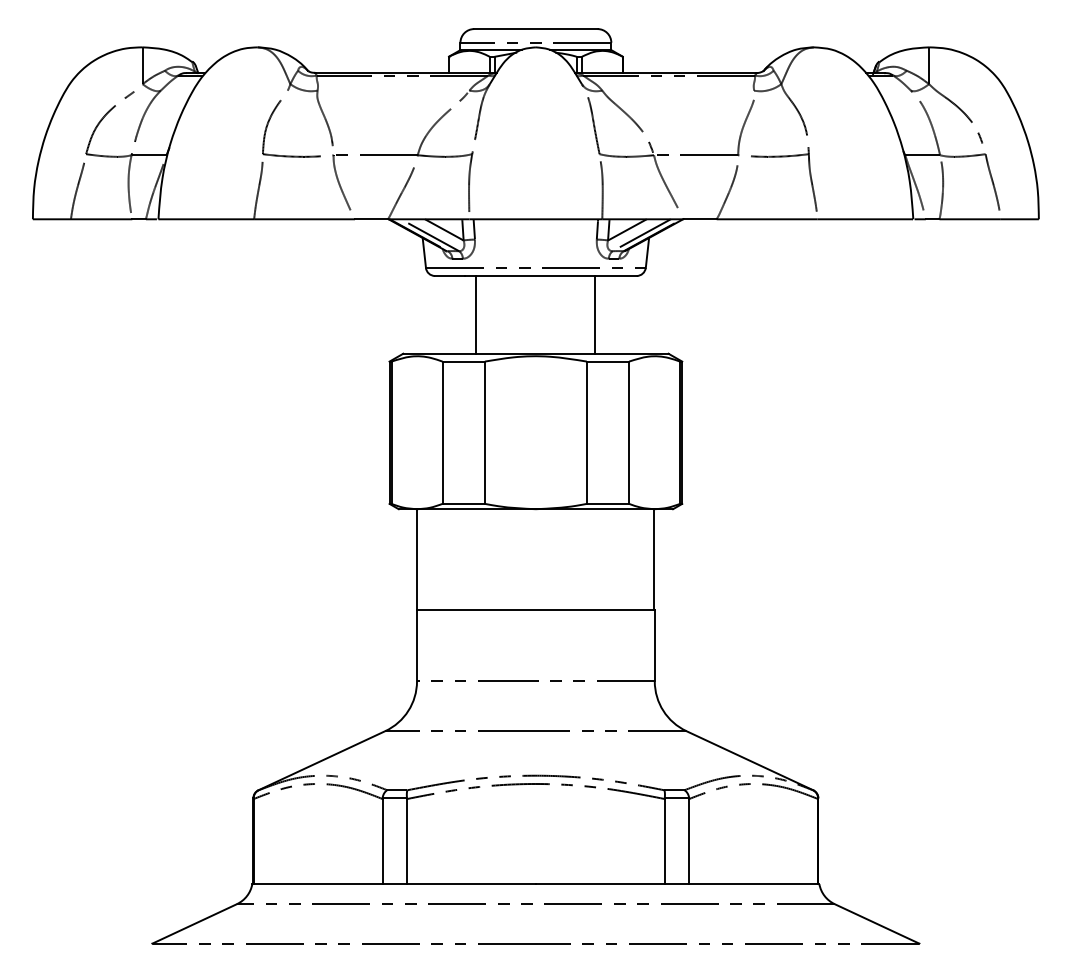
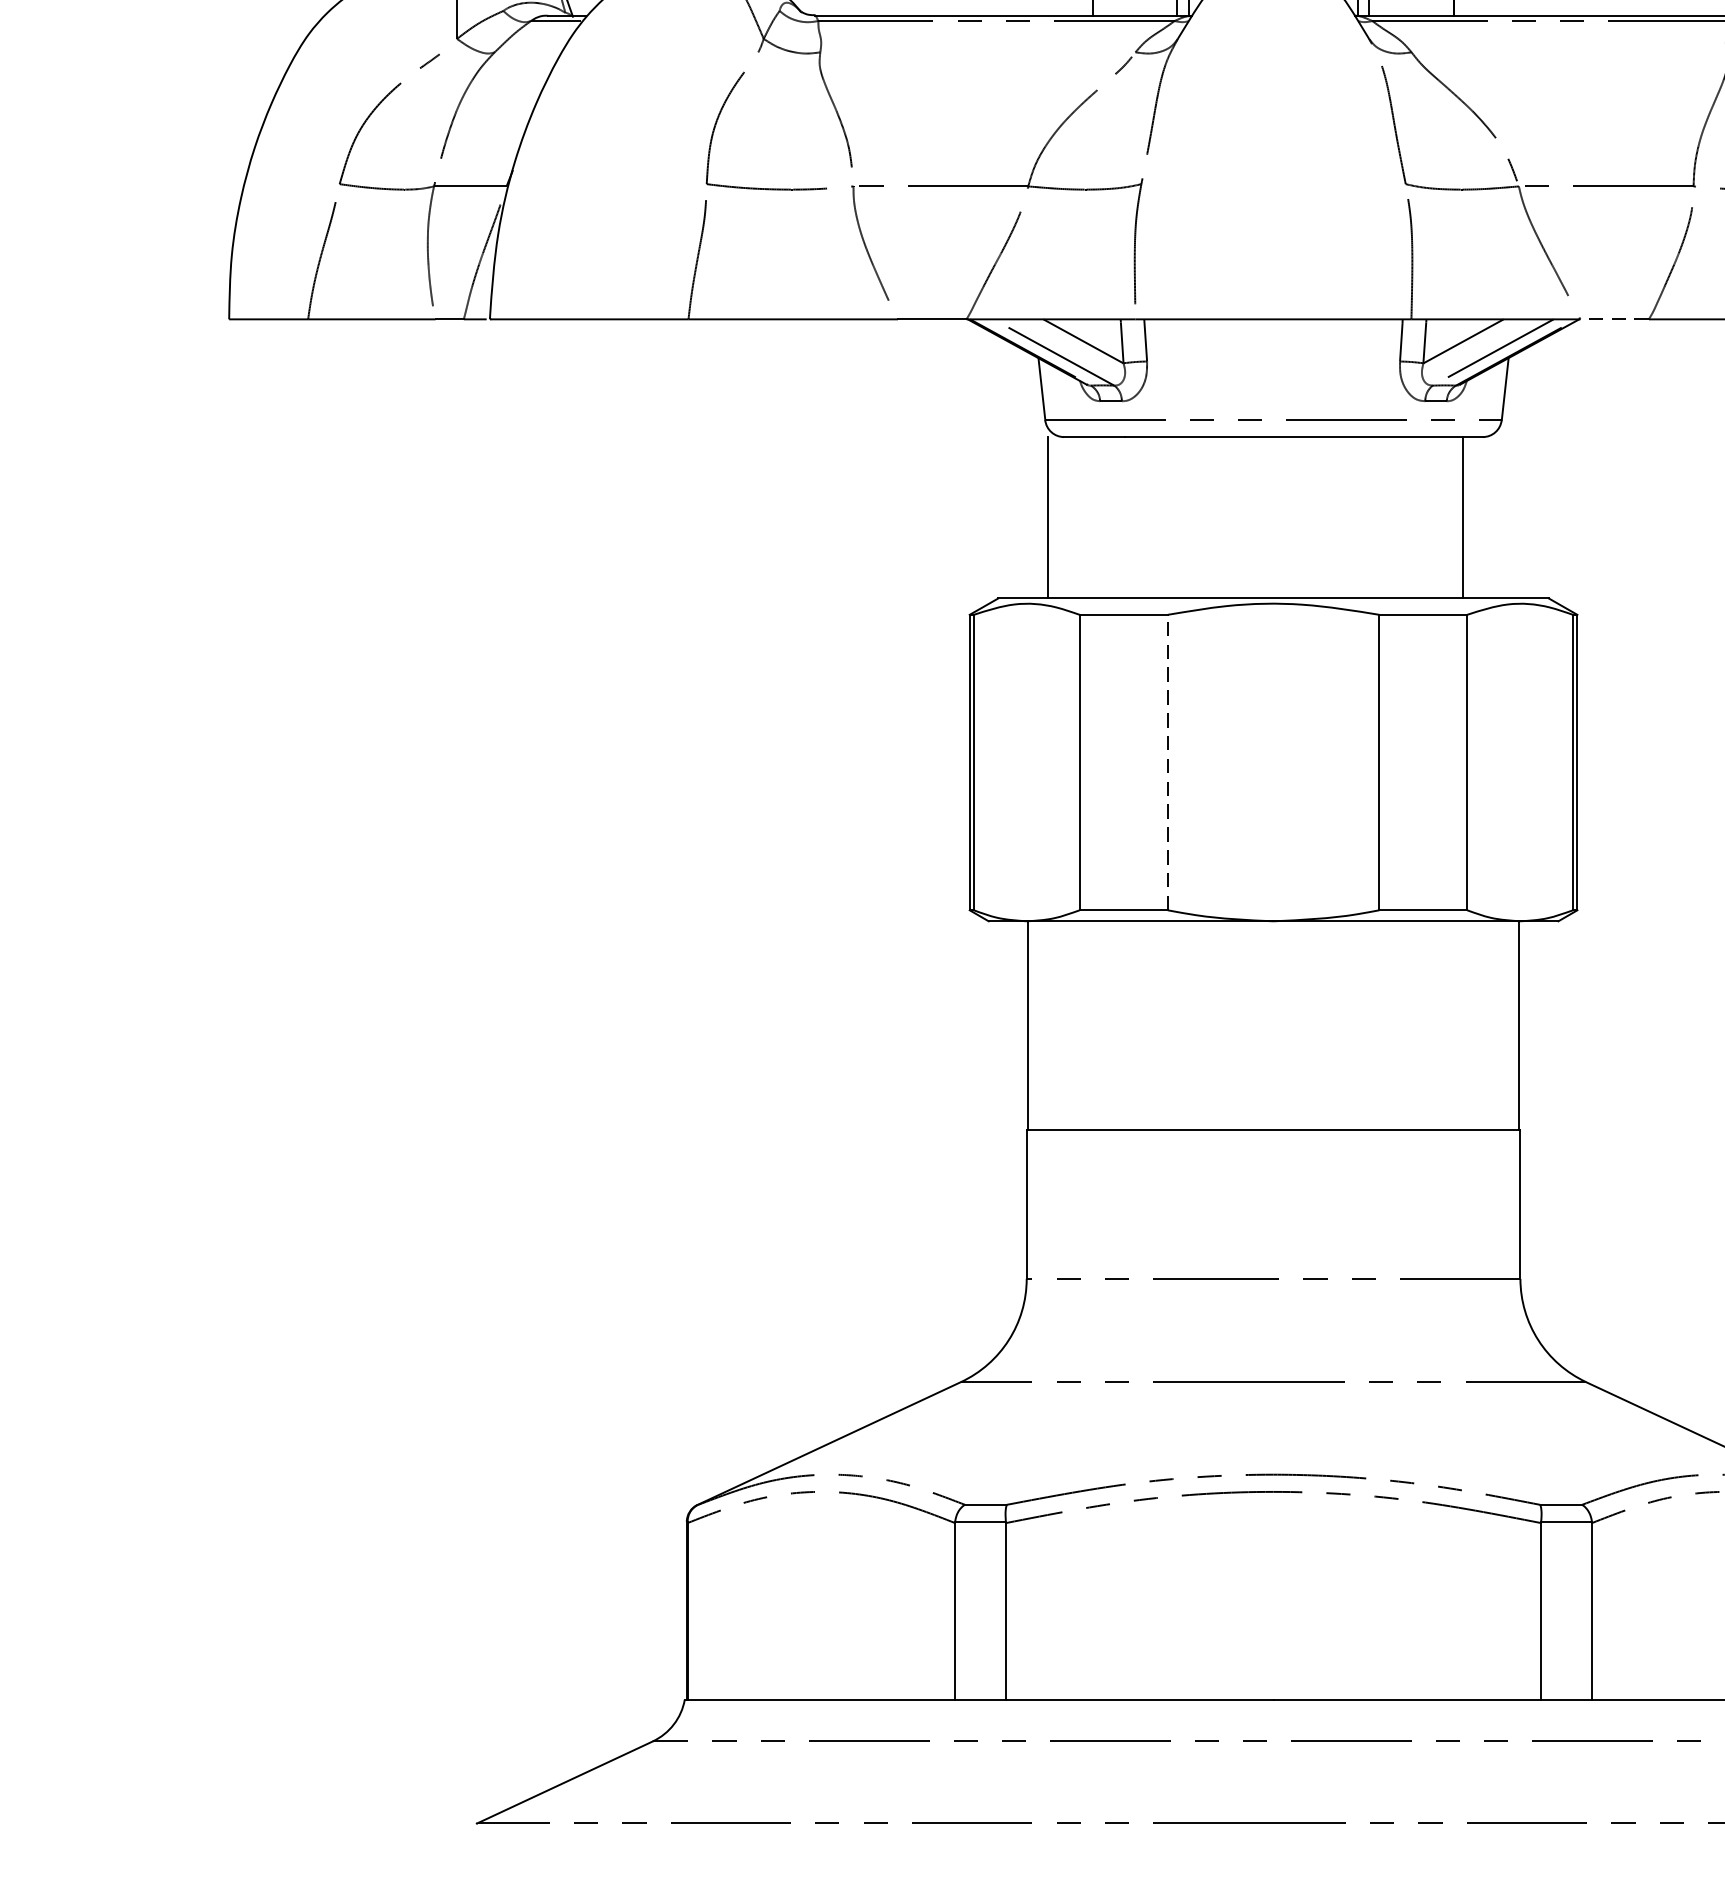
line: (700, 219) -> (1615, 319), solid -> dashed
line: (476, 314) -> (1048, 517), moved
line: (595, 314) -> (1463, 517), moved
line: (484, 432) -> (1166, 762), solid -> dashed

